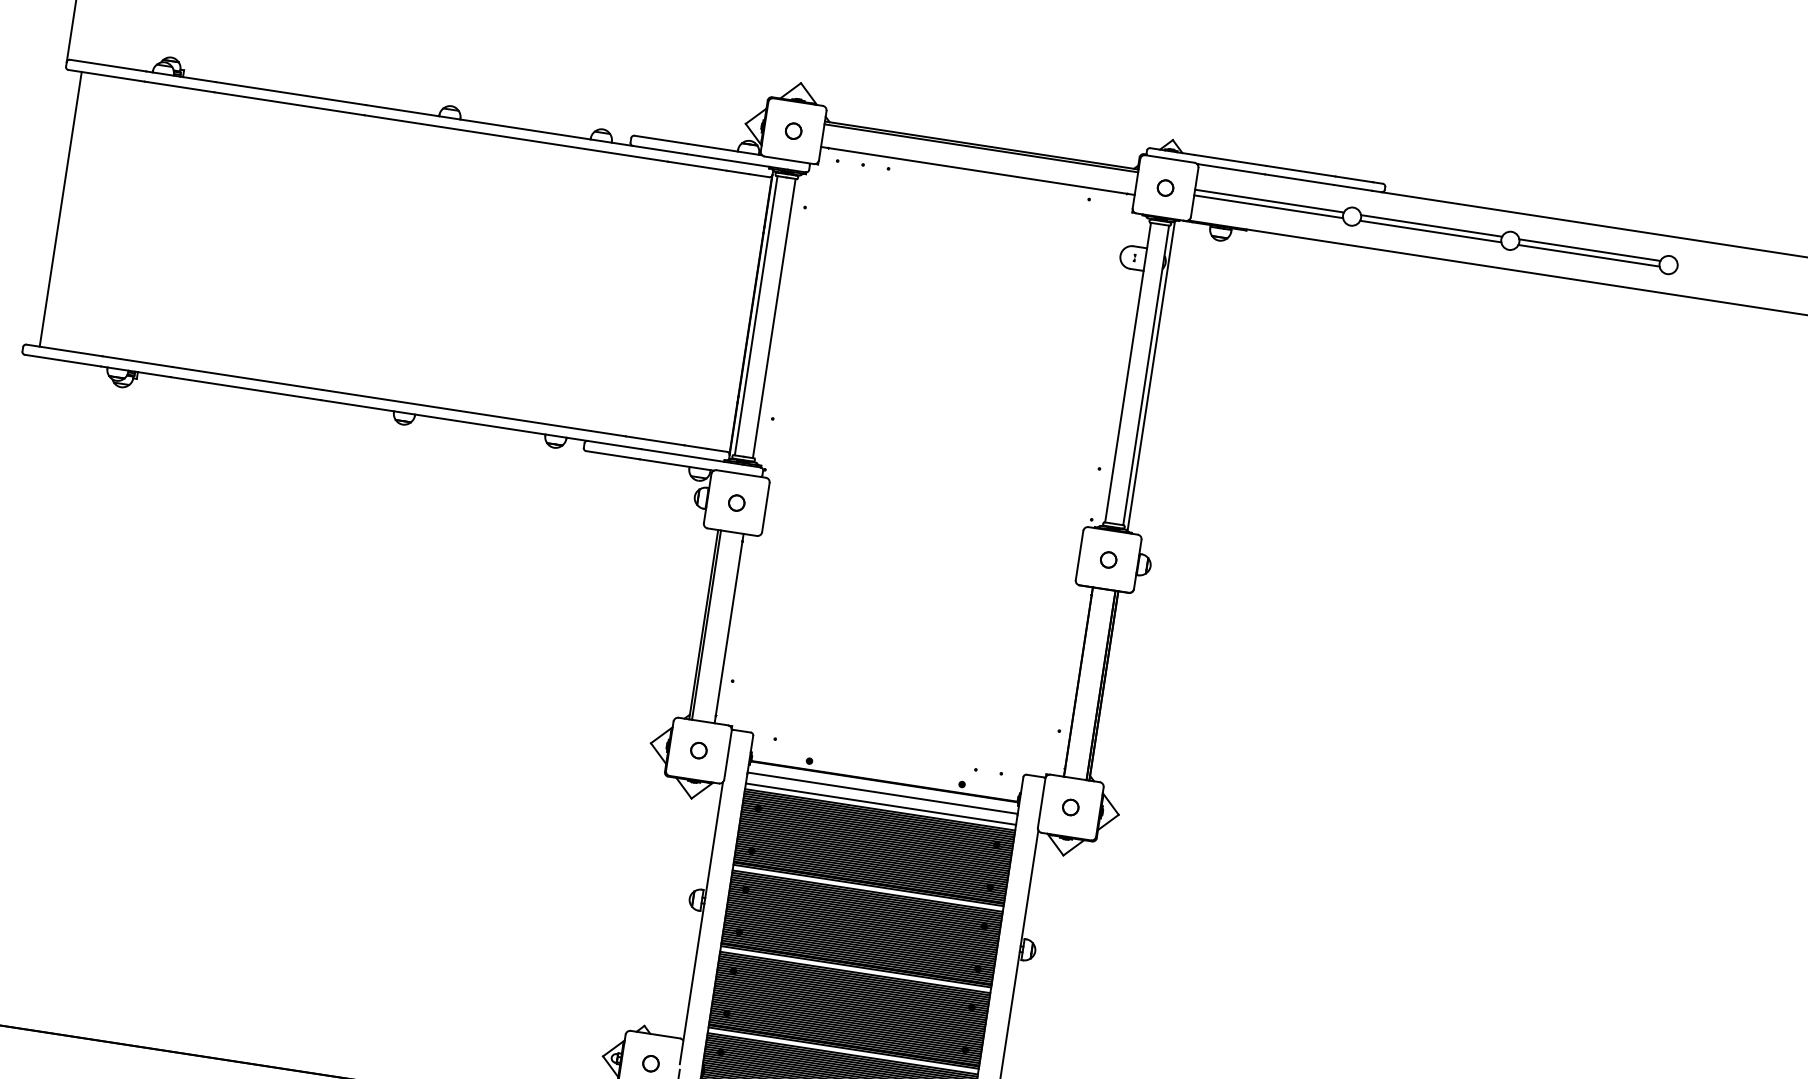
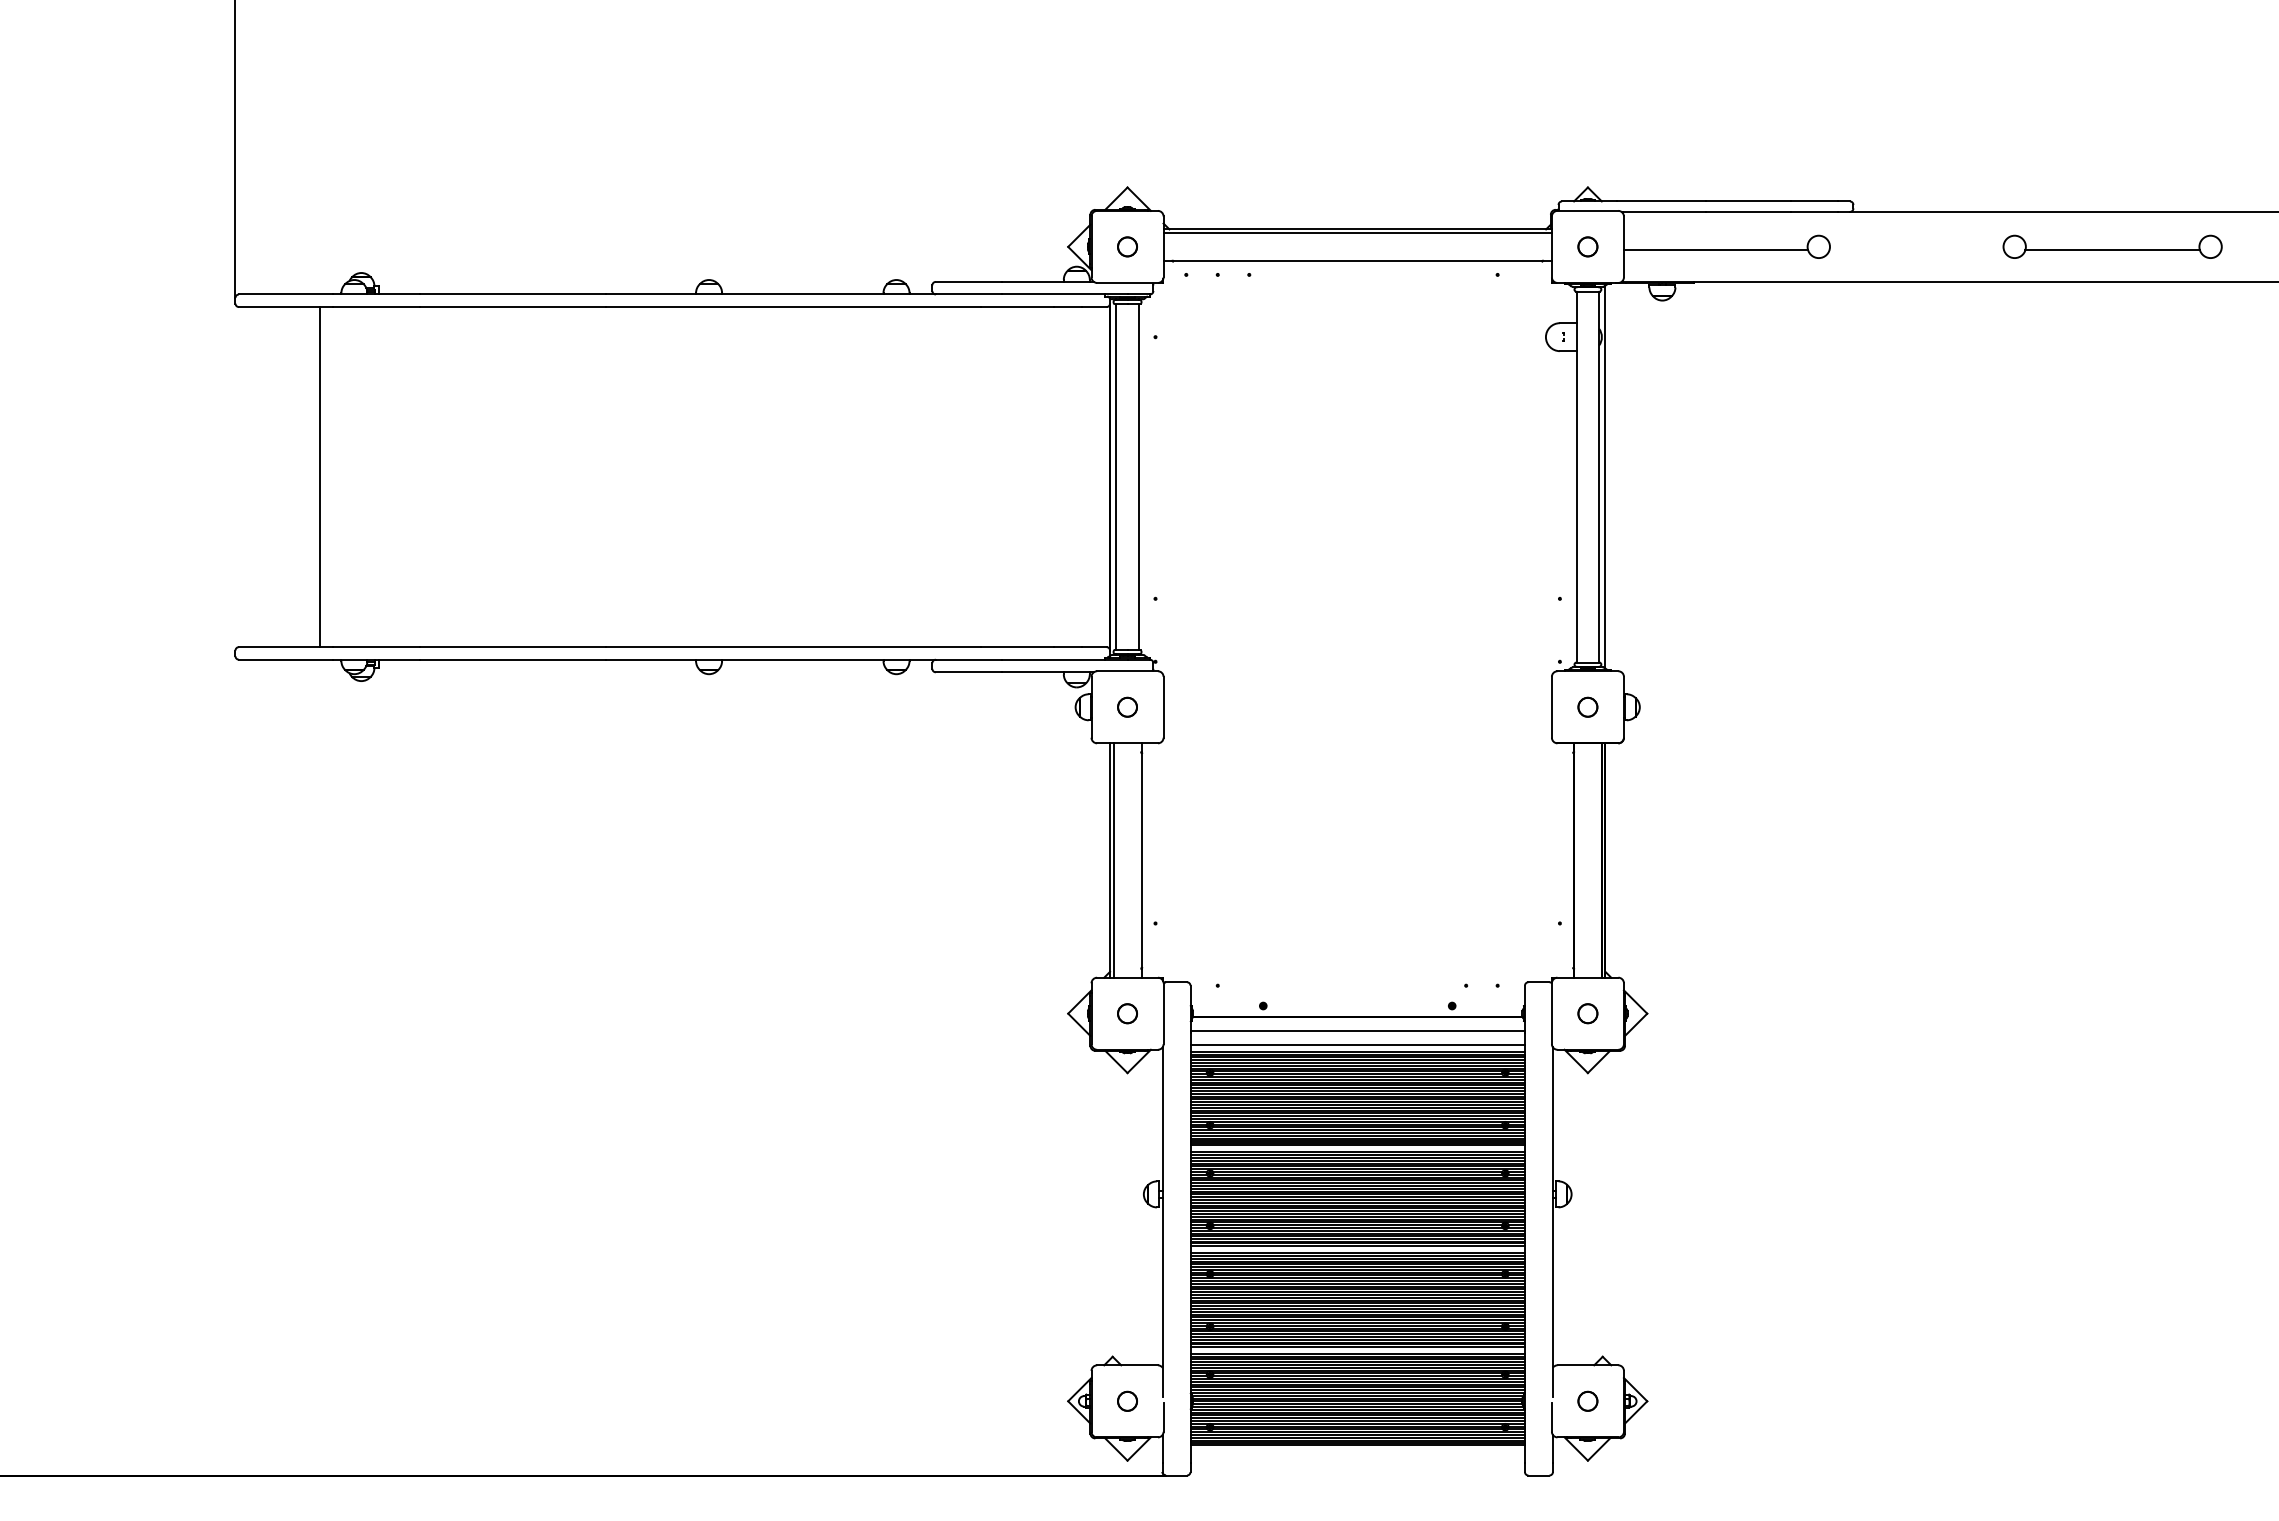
line: (1269, 201) -> (1715, 243), removed
line: (60, 209) -> (320, 477), moved
line: (1431, 225) -> (1916, 243), removed
line: (1430, 231) -> (1916, 250), removed
line: (1589, 250) -> (2112, 243), removed

